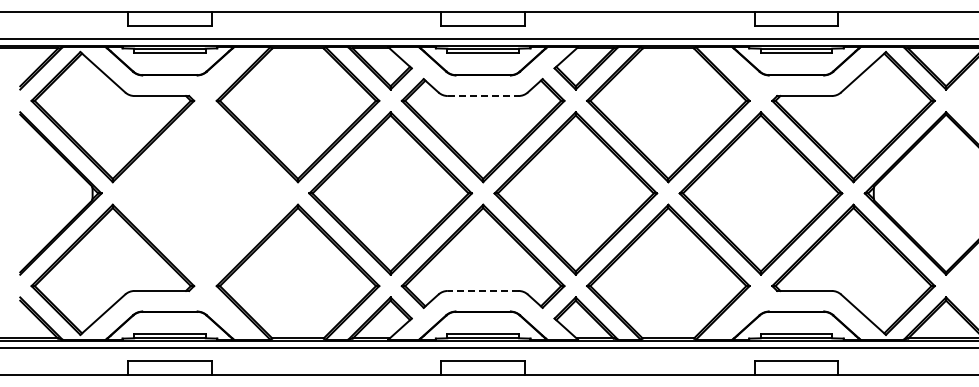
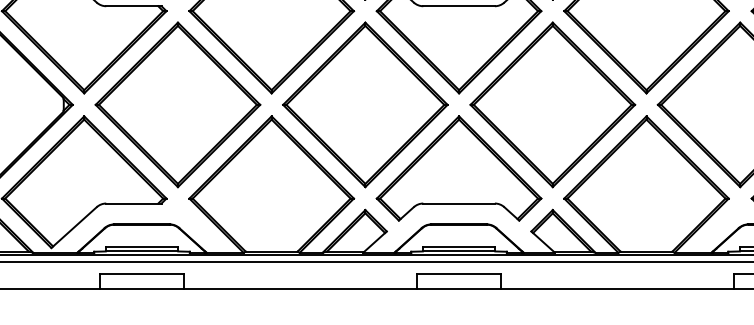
line: (483, 96) -> (459, 6), dashed -> solid
part: (205, 193) -> (178, 104), added
line: (482, 290) -> (458, 203), dashed -> solid

